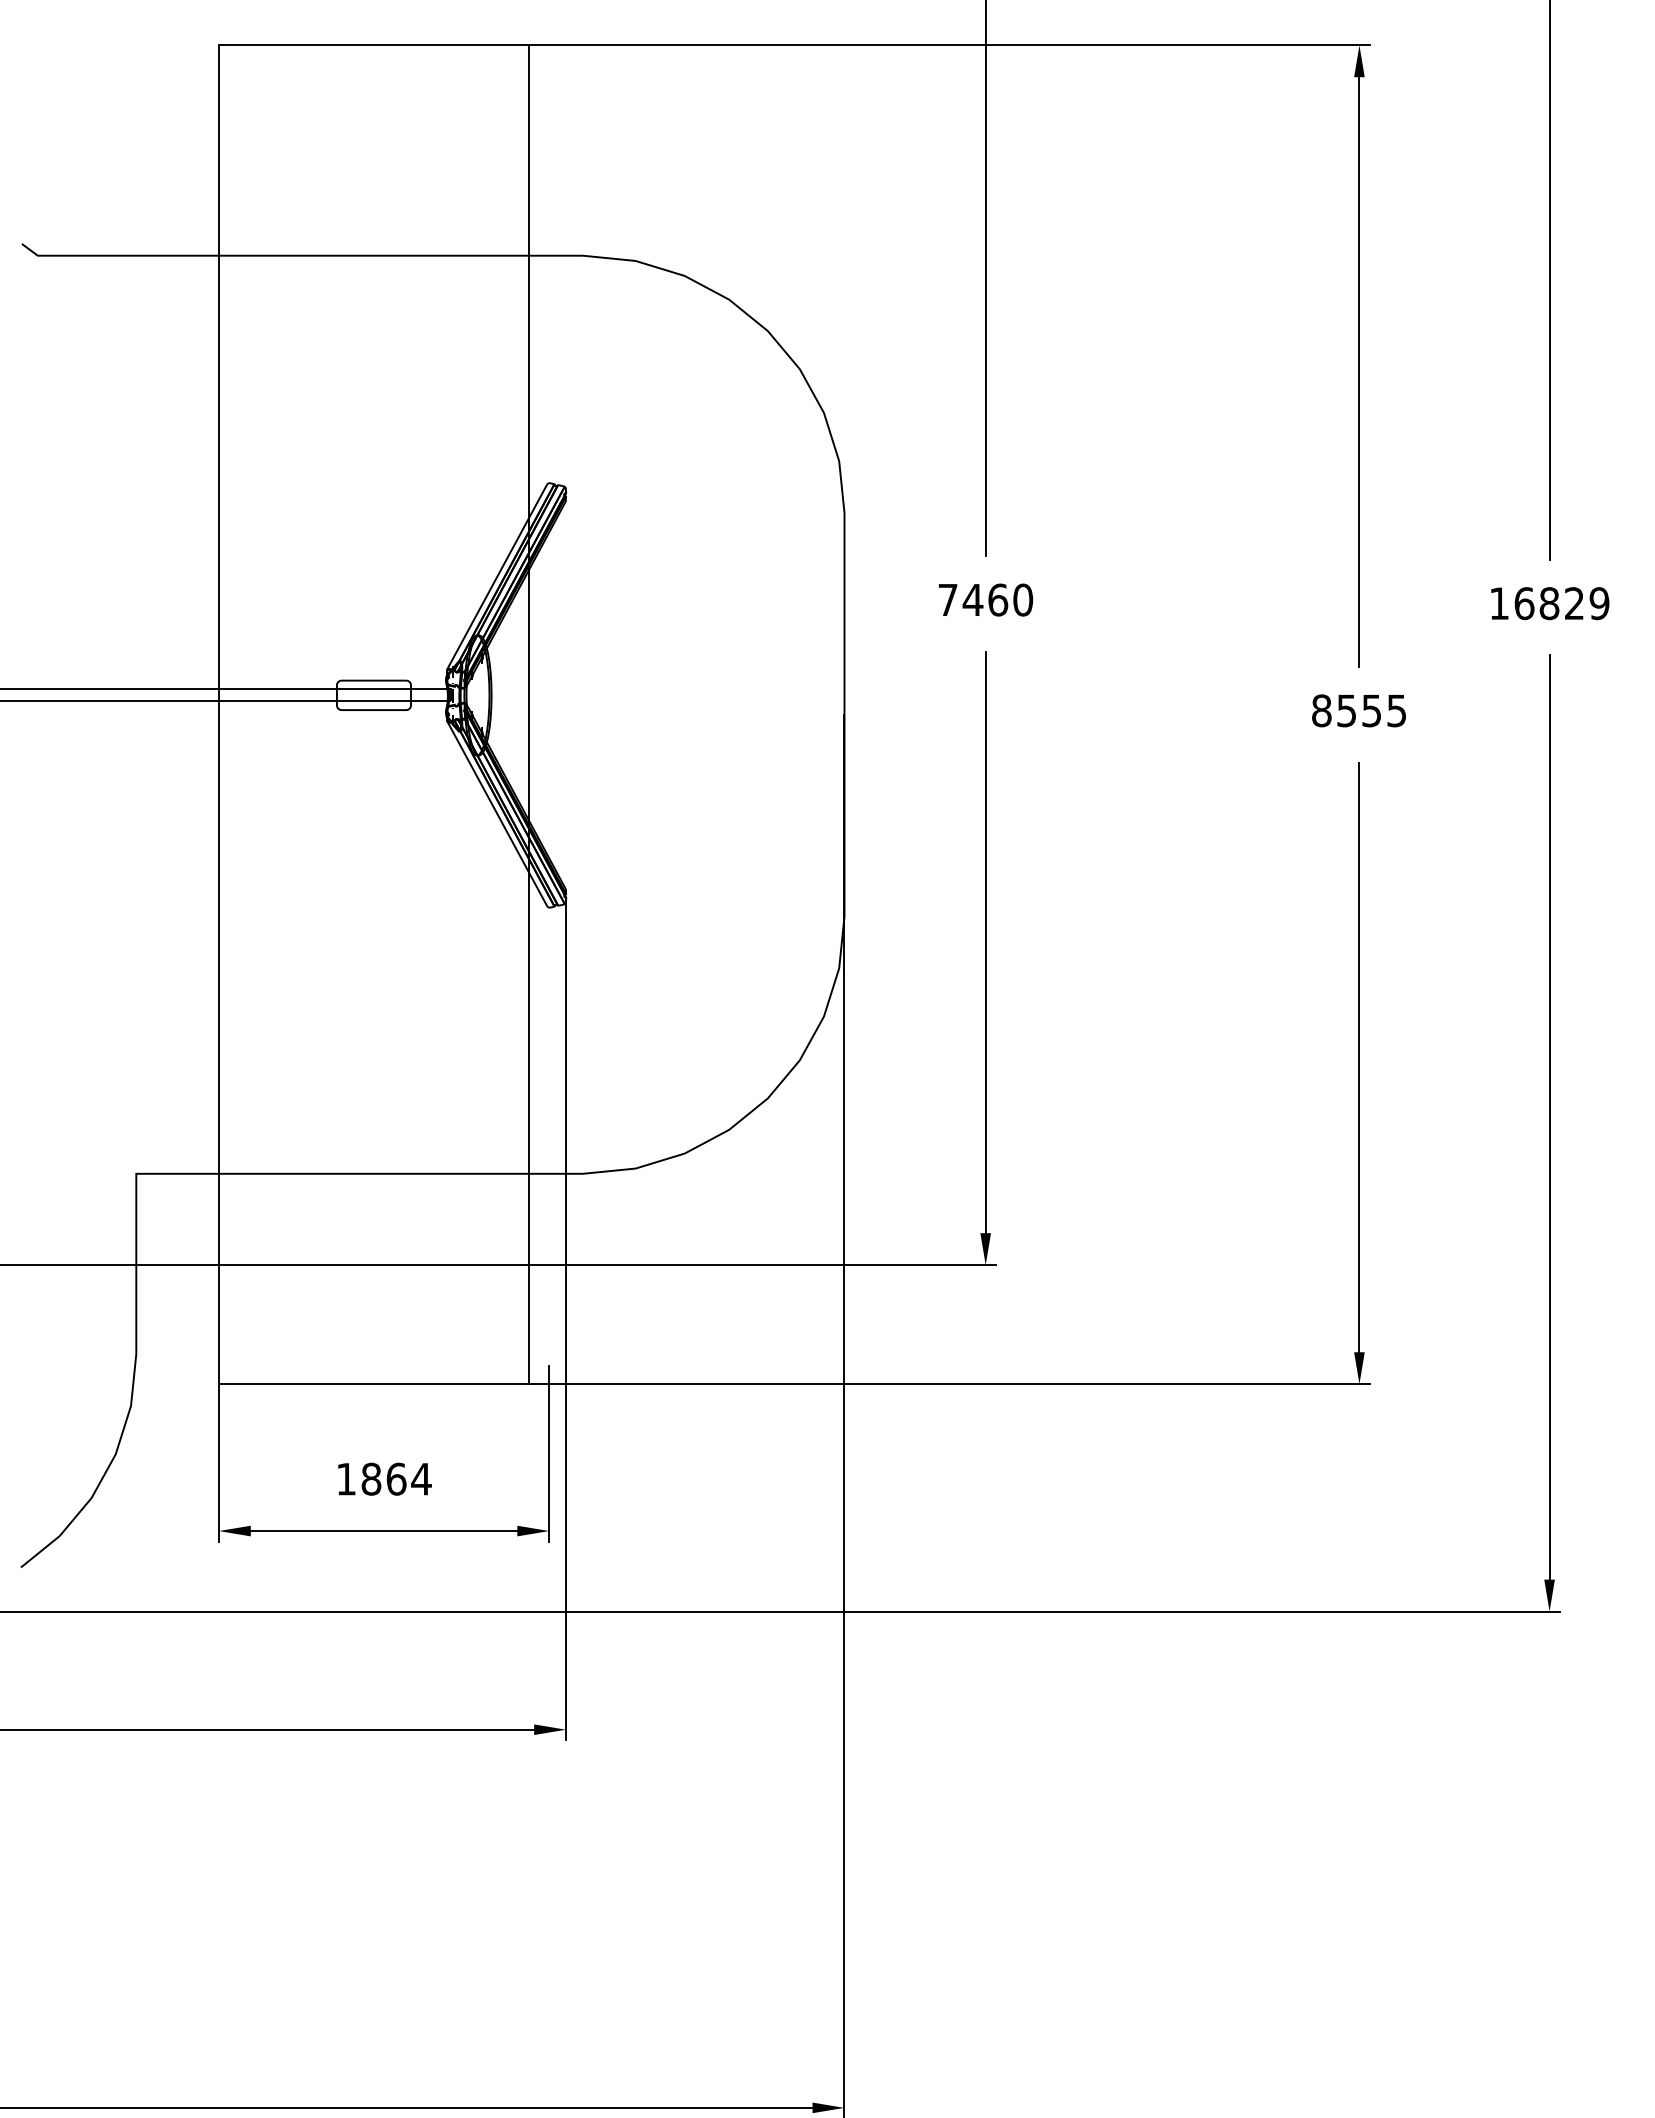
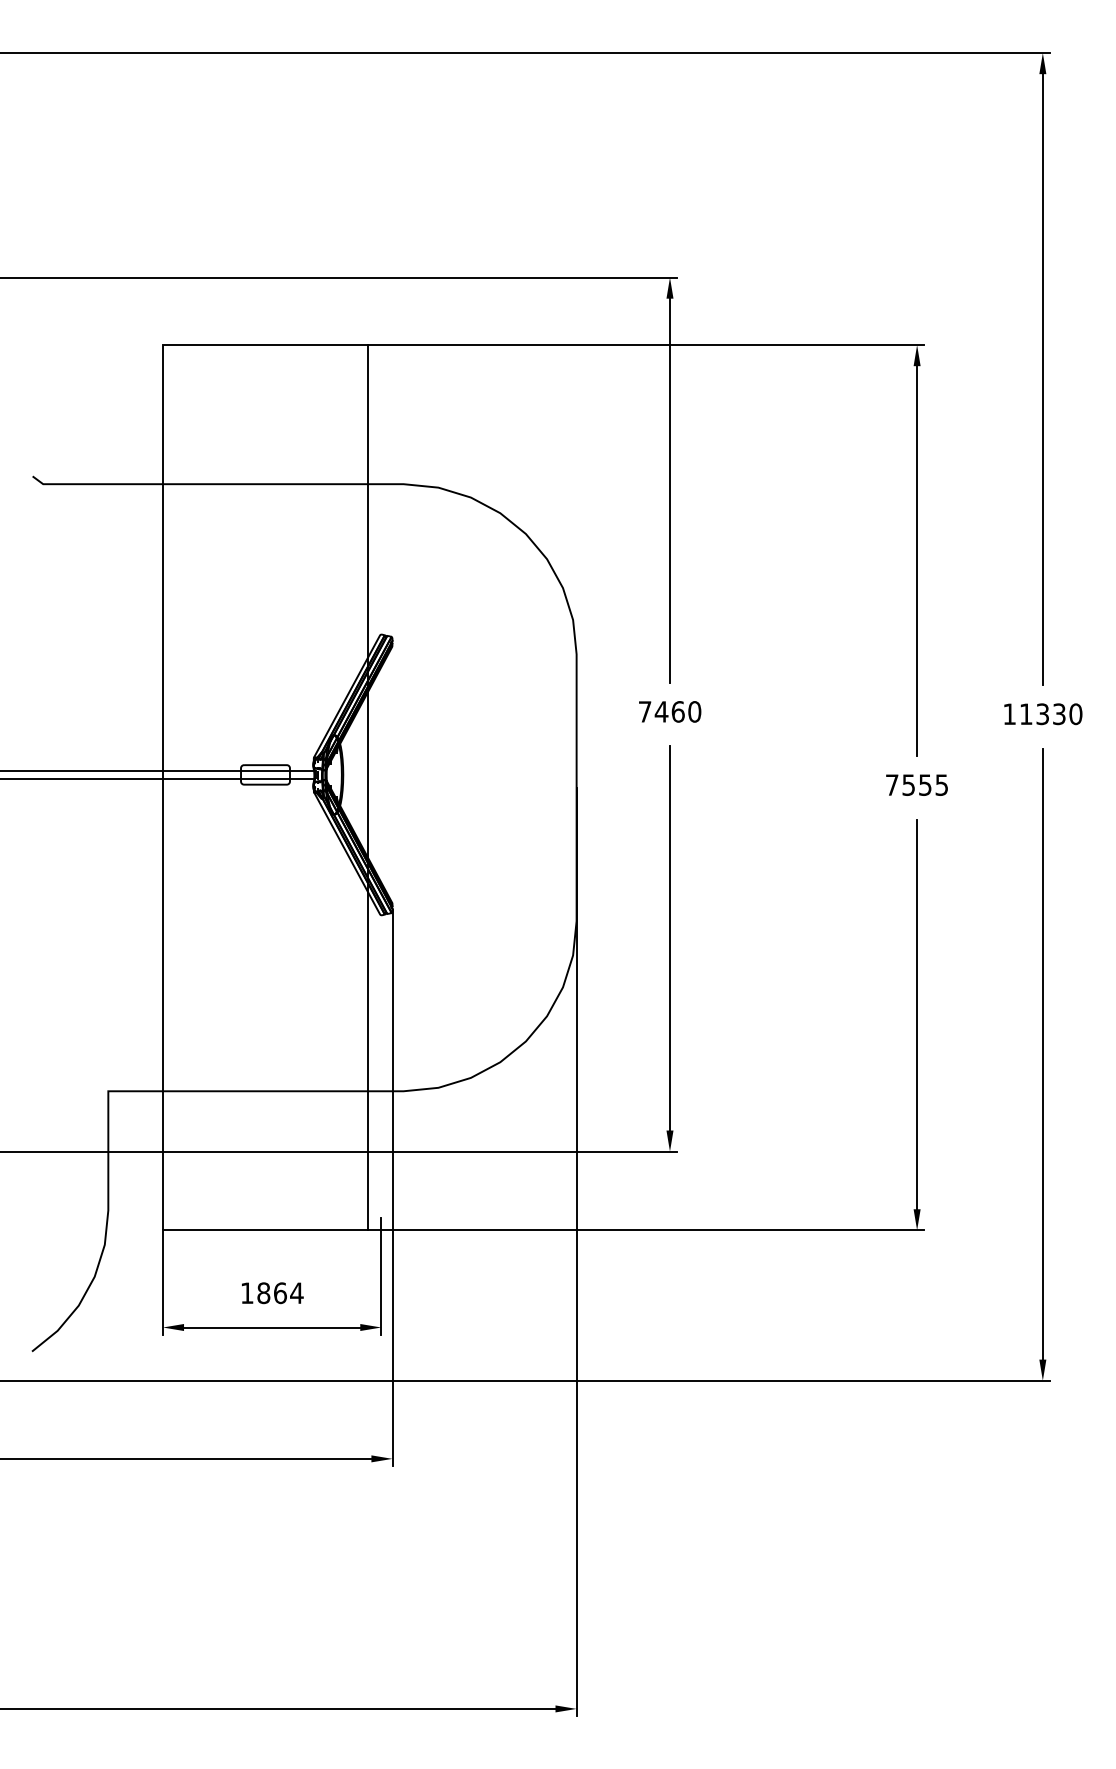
text: (1561, 604) -> (1050, 714), 16829 -> 11330
text: (1320, 709) -> (891, 784), 8555 -> 7555

